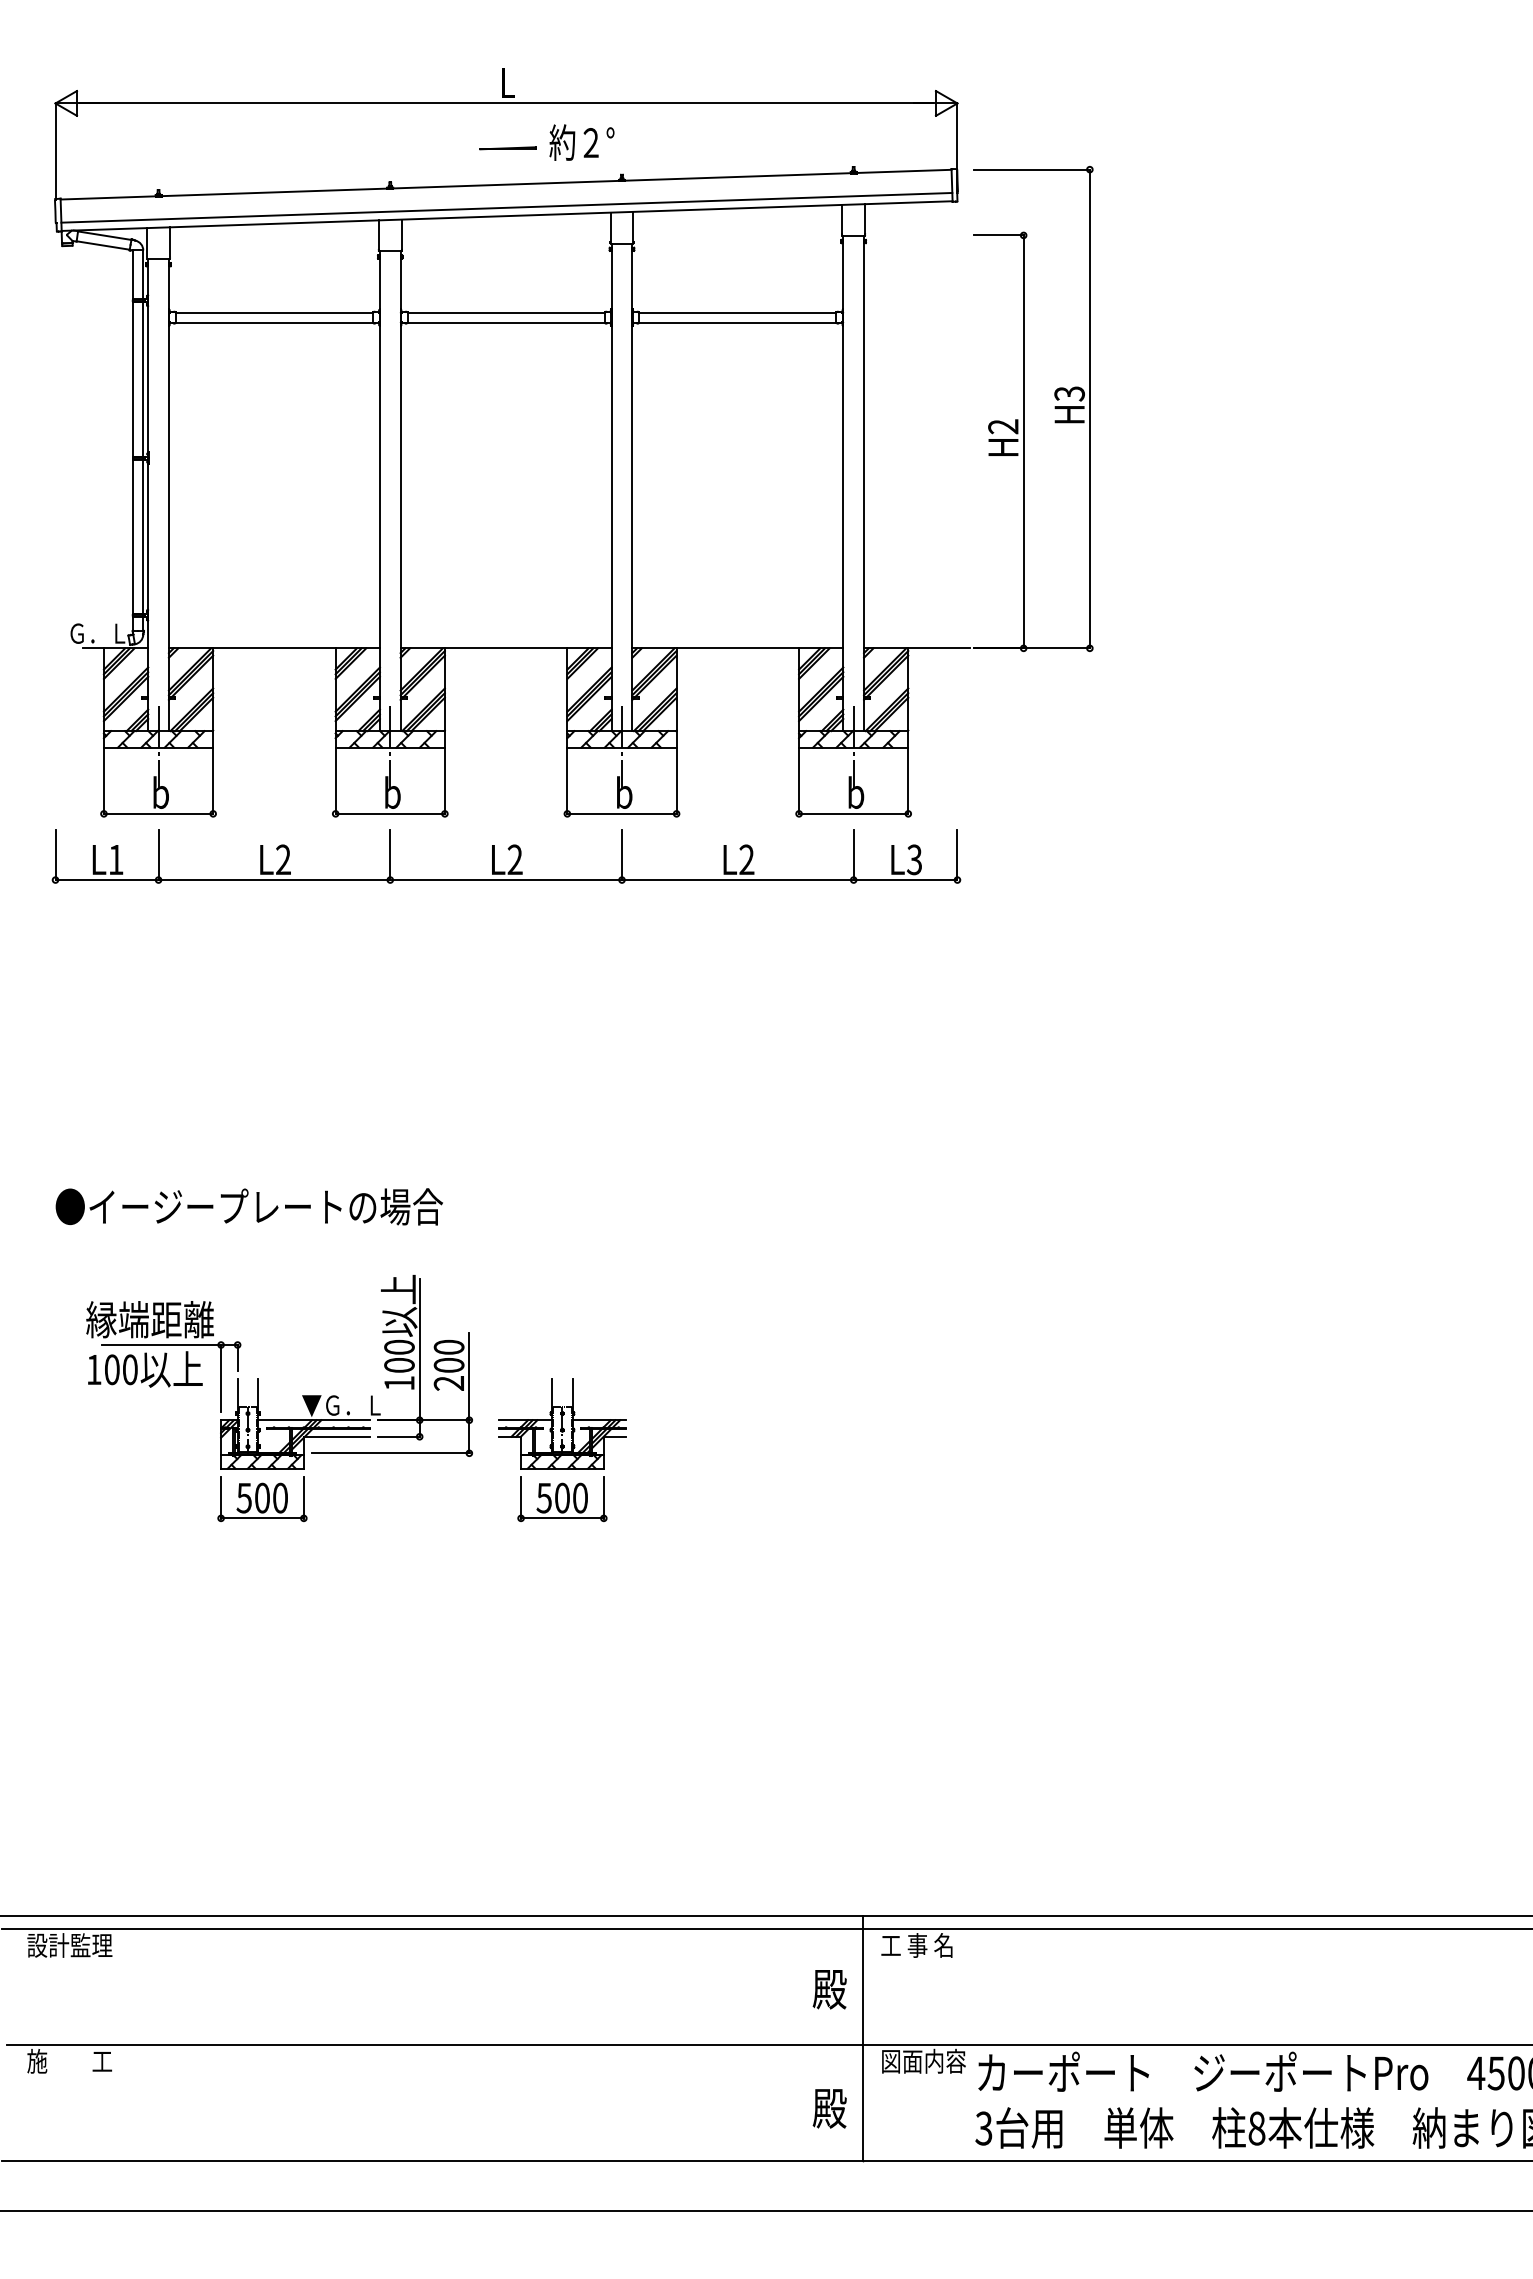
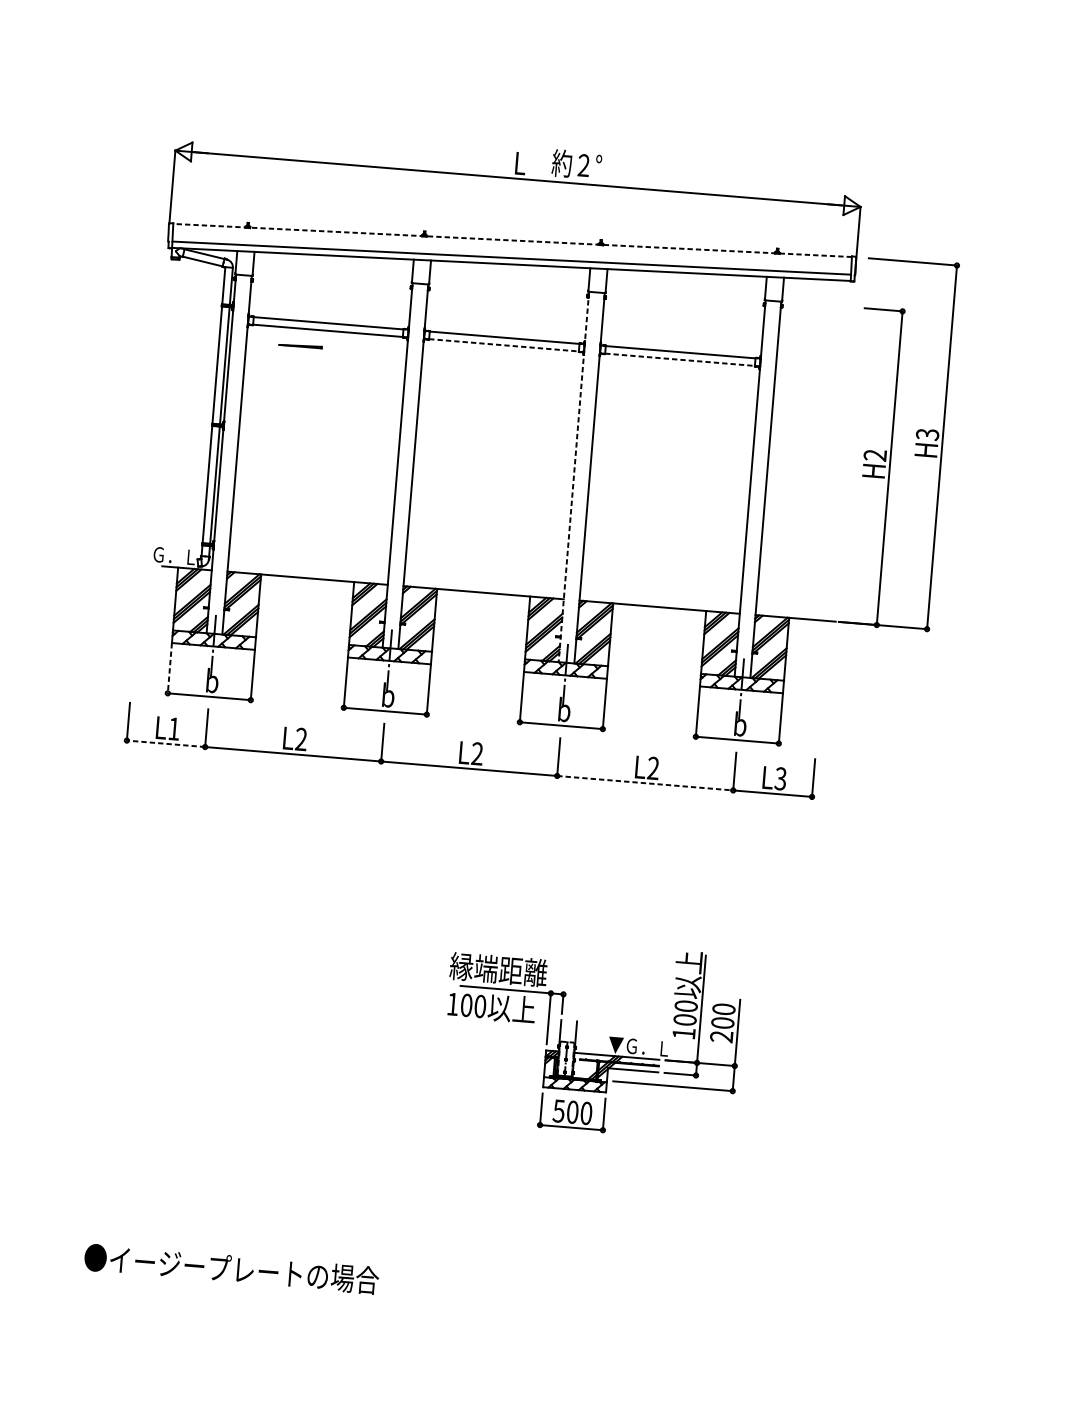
text: (581, 142) -> (576, 164), moved
line: (507, 148) -> (300, 346), moved
line: (506, 184) -> (512, 240), solid -> dashed
line: (506, 322) -> (504, 345), solid -> dashed
line: (737, 322) -> (679, 359), solid -> dashed
line: (611, 487) -> (573, 477), solid -> dashed
line: (103, 781) -> (169, 668), solid -> dashed
line: (107, 880) -> (166, 744), solid -> dashed
line: (737, 880) -> (644, 783), solid -> dashed
text: (248, 1206) -> (231, 1268), moved
part: (258, 1398) -> (575, 1036), moved
part: (562, 1450) -> (476, 1205), removed

